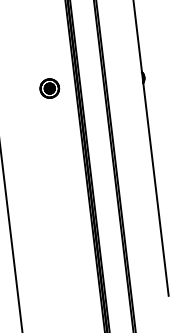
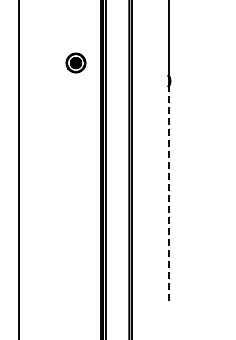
part: (49, 88) -> (75, 62), moved
line: (155, 189) -> (168, 193), solid -> dashed

